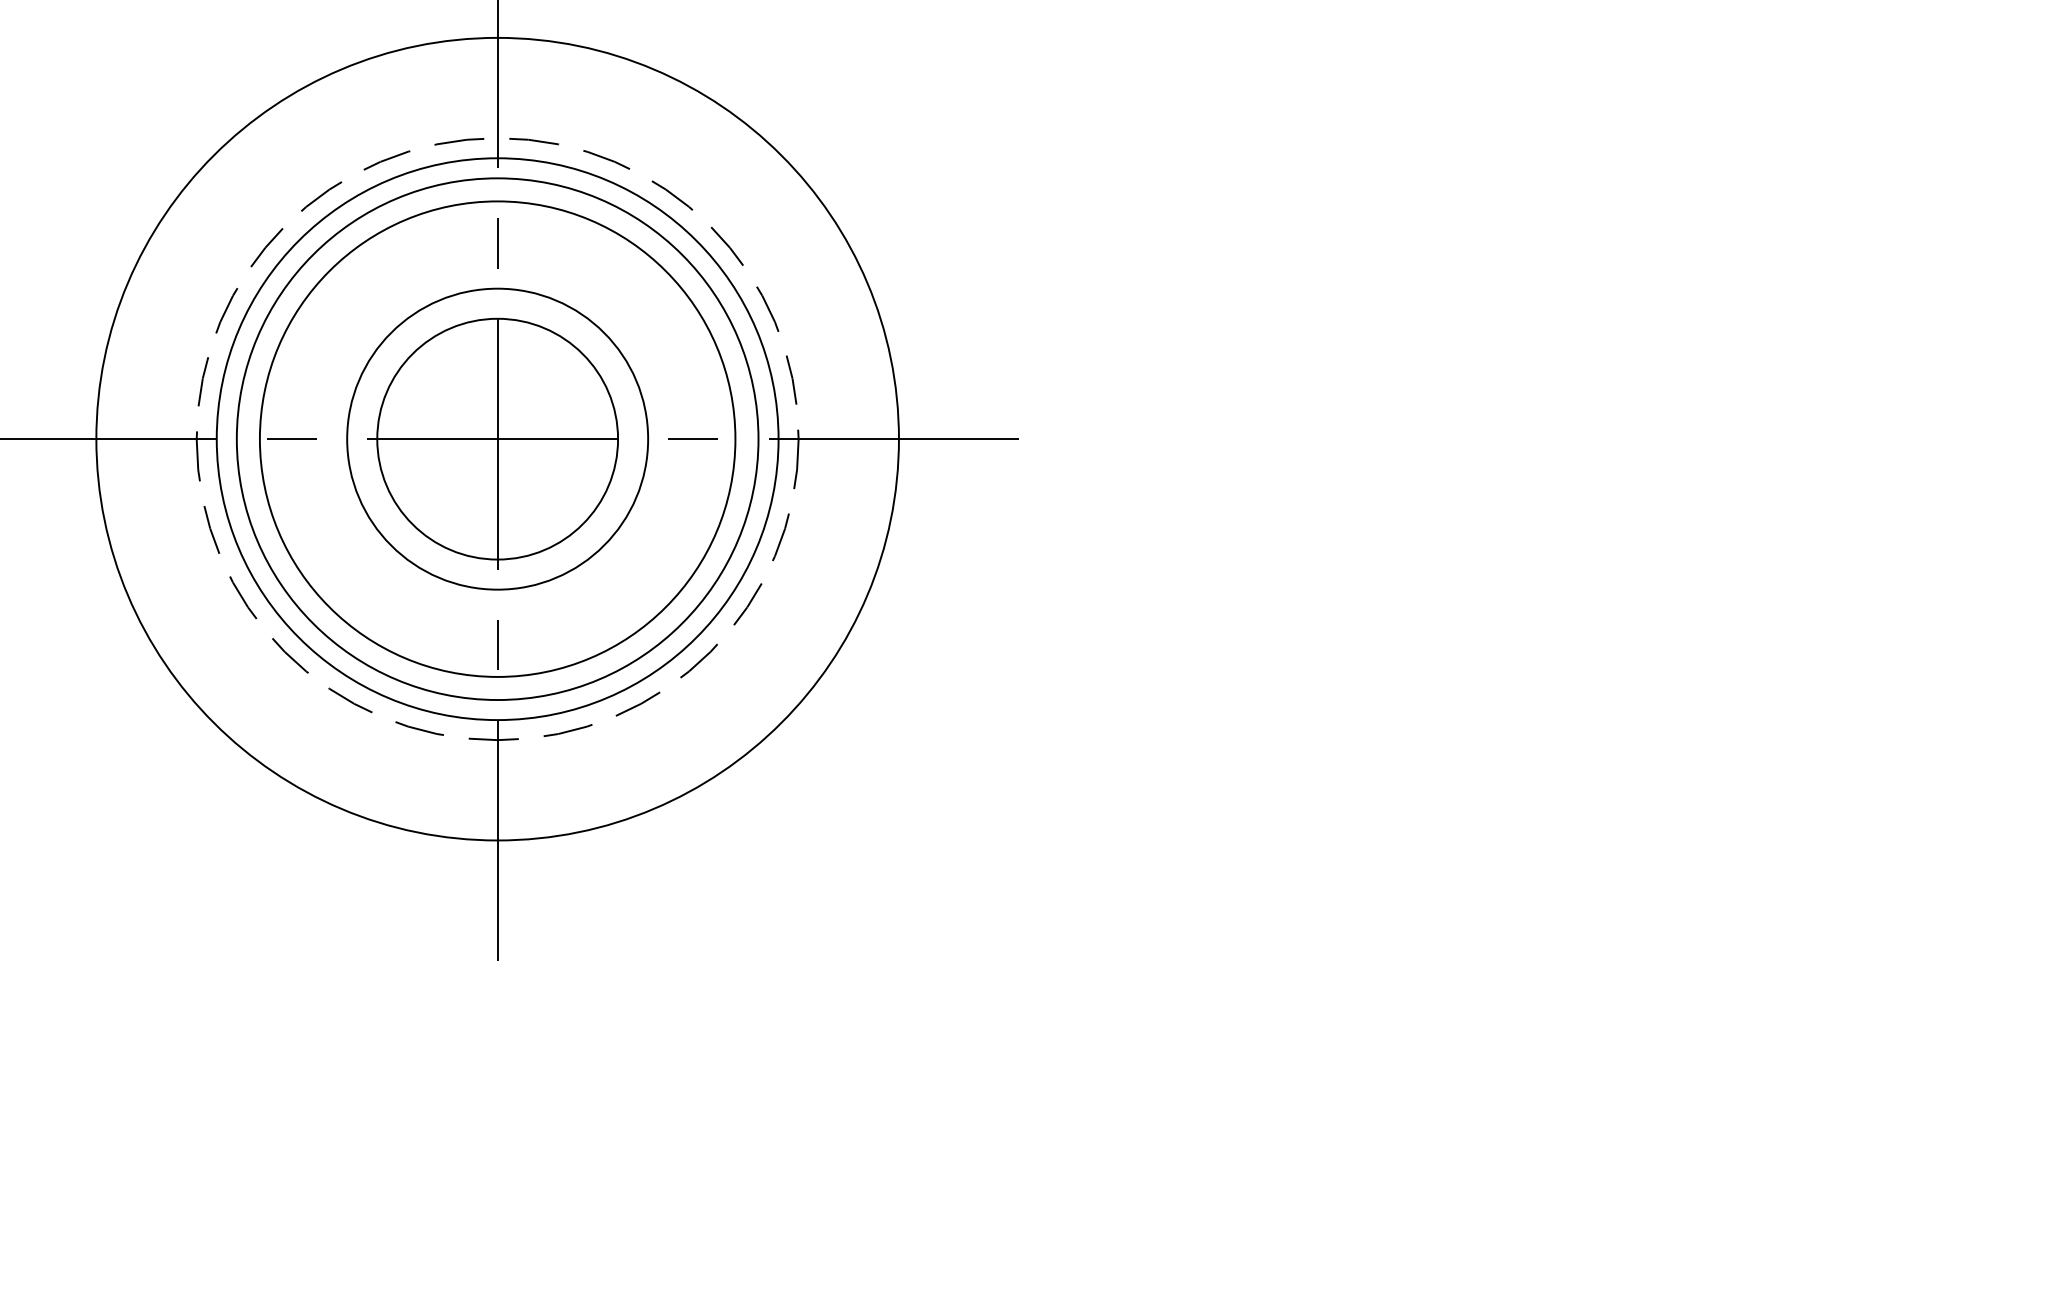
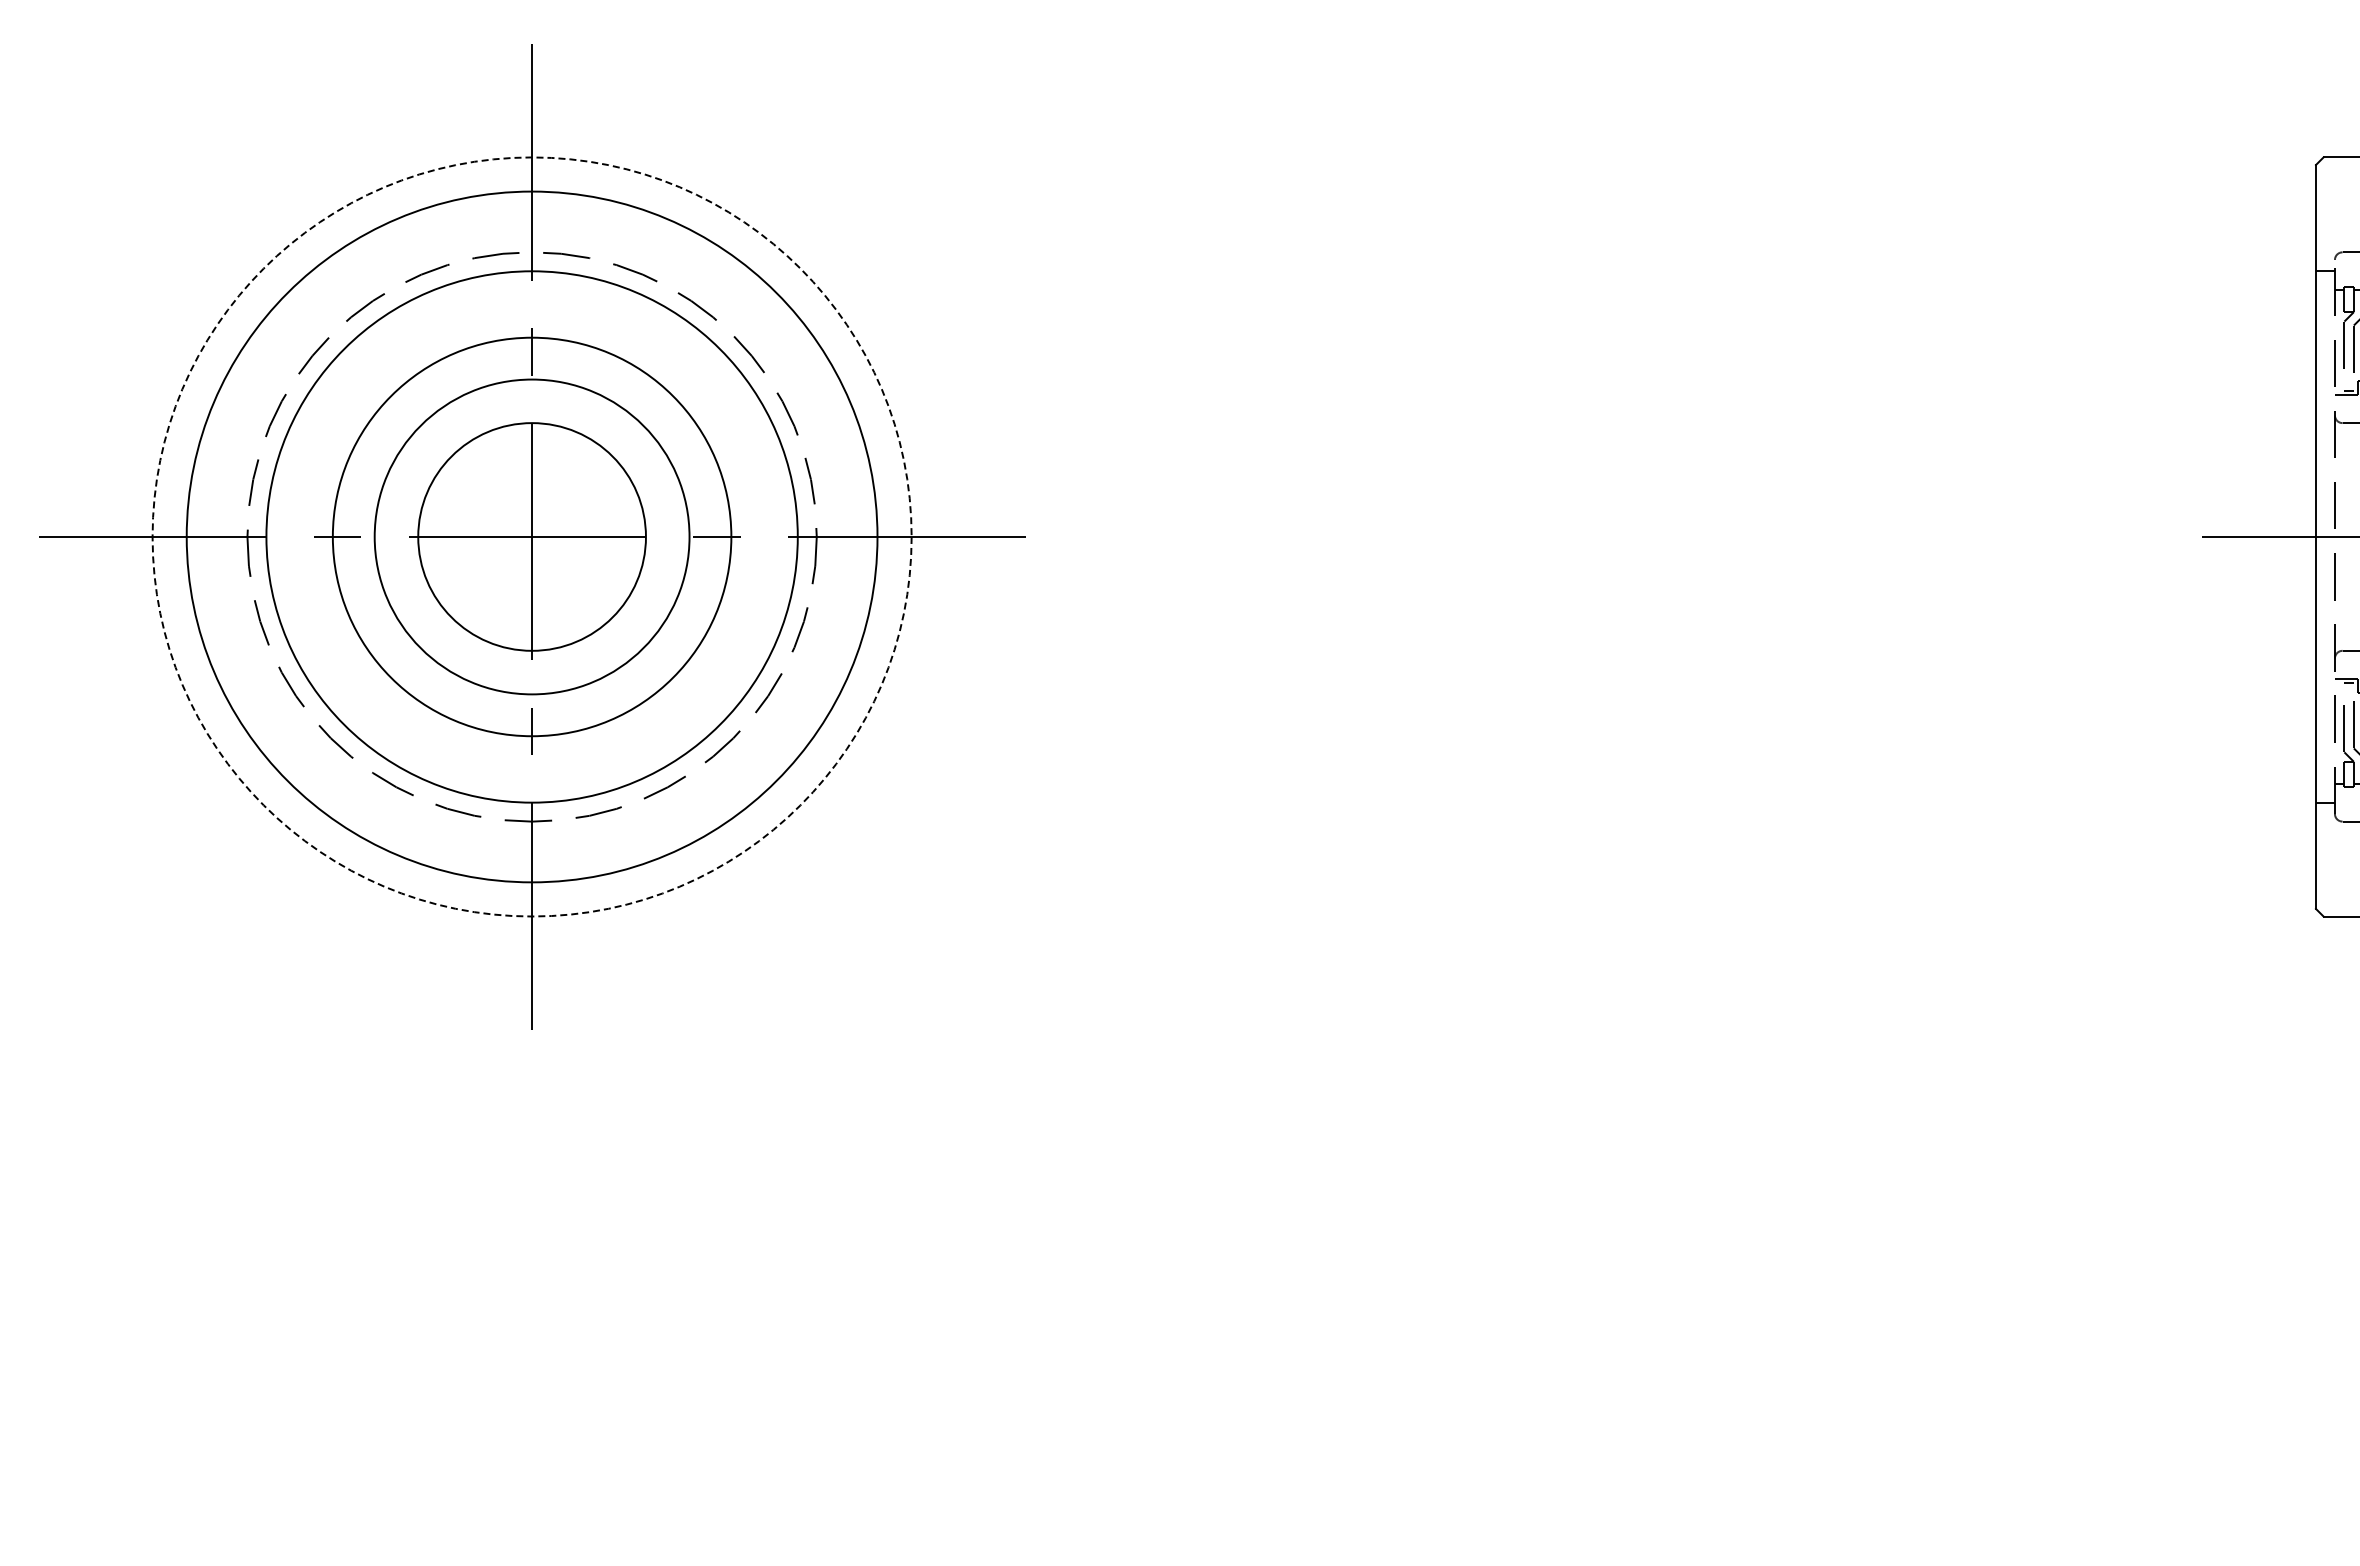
circle: (497, 438) -> (531, 536), size x1.4
circle: (497, 438) -> (531, 536), size x1.4
circle: (497, 438) -> (531, 536), solid -> dashed
circle: (498, 438) -> (532, 536), size x0.7

